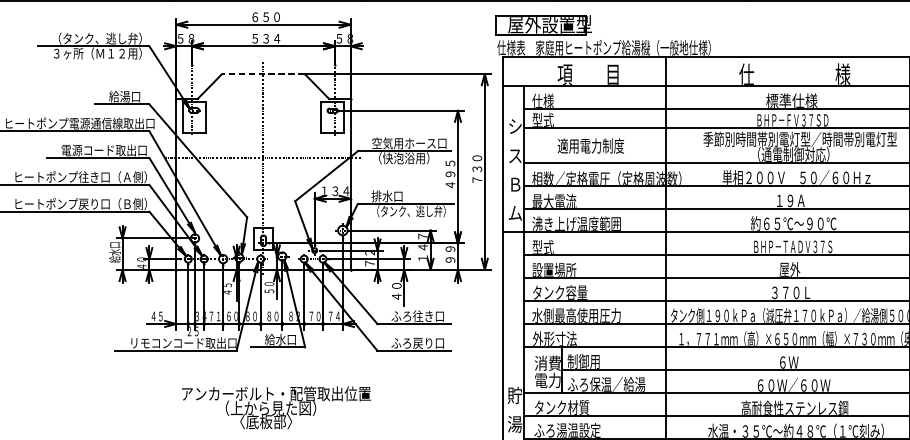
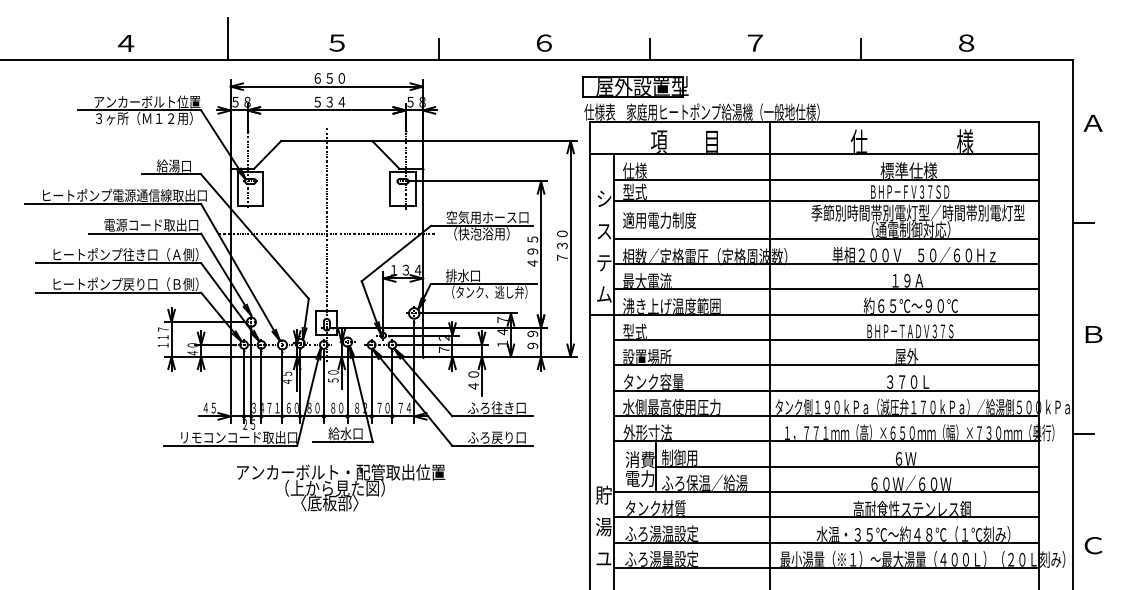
text: (100, 38) -> (147, 101), （タンク、逃し弁） -> アンカーボルト位置
line: (263, 74) -> (326, 141), dashed -> solid
text: (590, 146) -> (659, 220), moved
text: (515, 185) -> (604, 263), Ｂ -> テ
text: (114, 252) -> (162, 337), 給水口 -> １１７
text: (276, 407) -> (341, 487), moved

